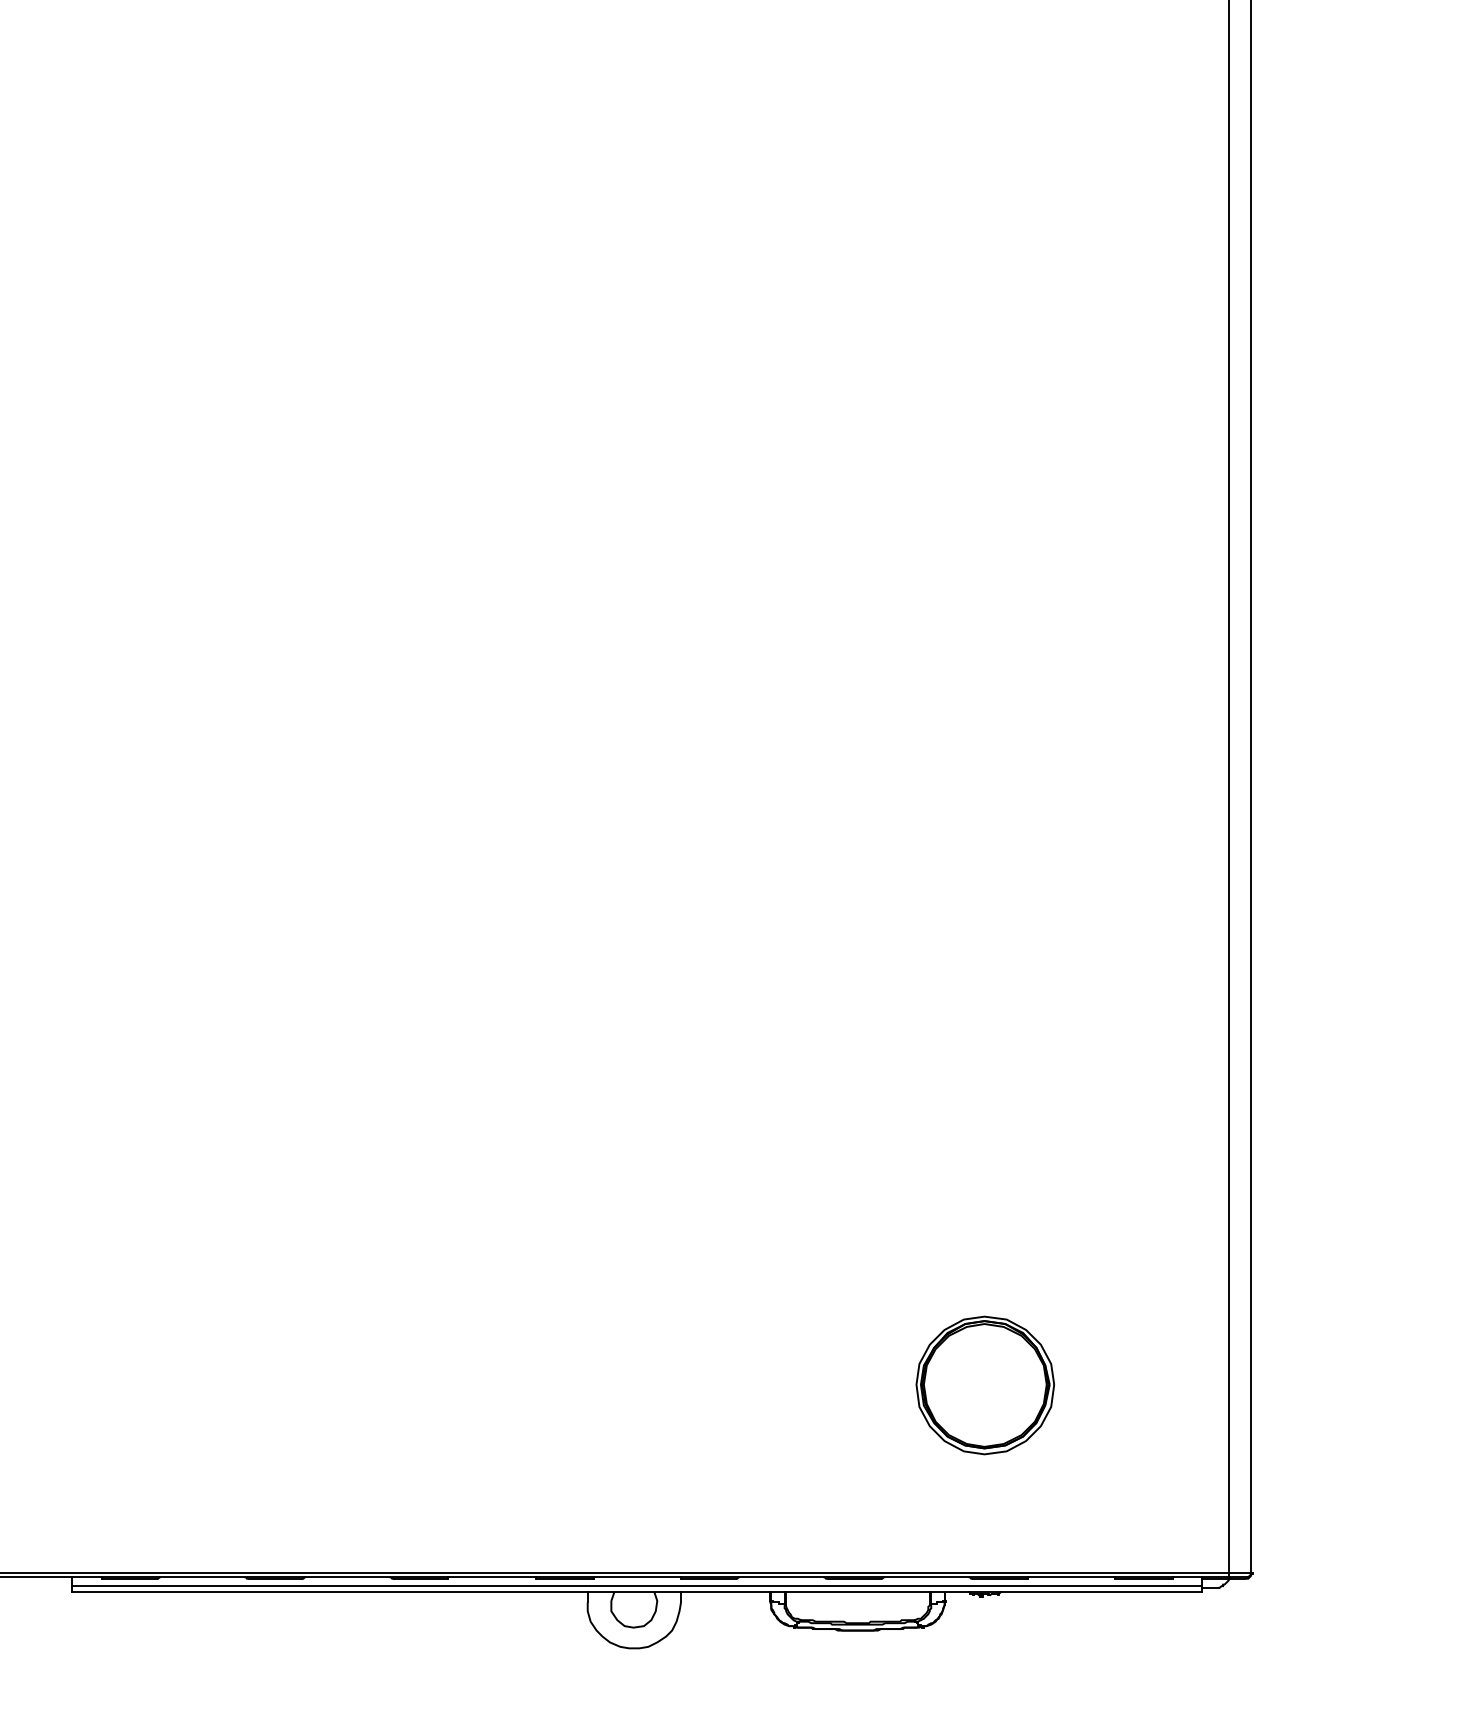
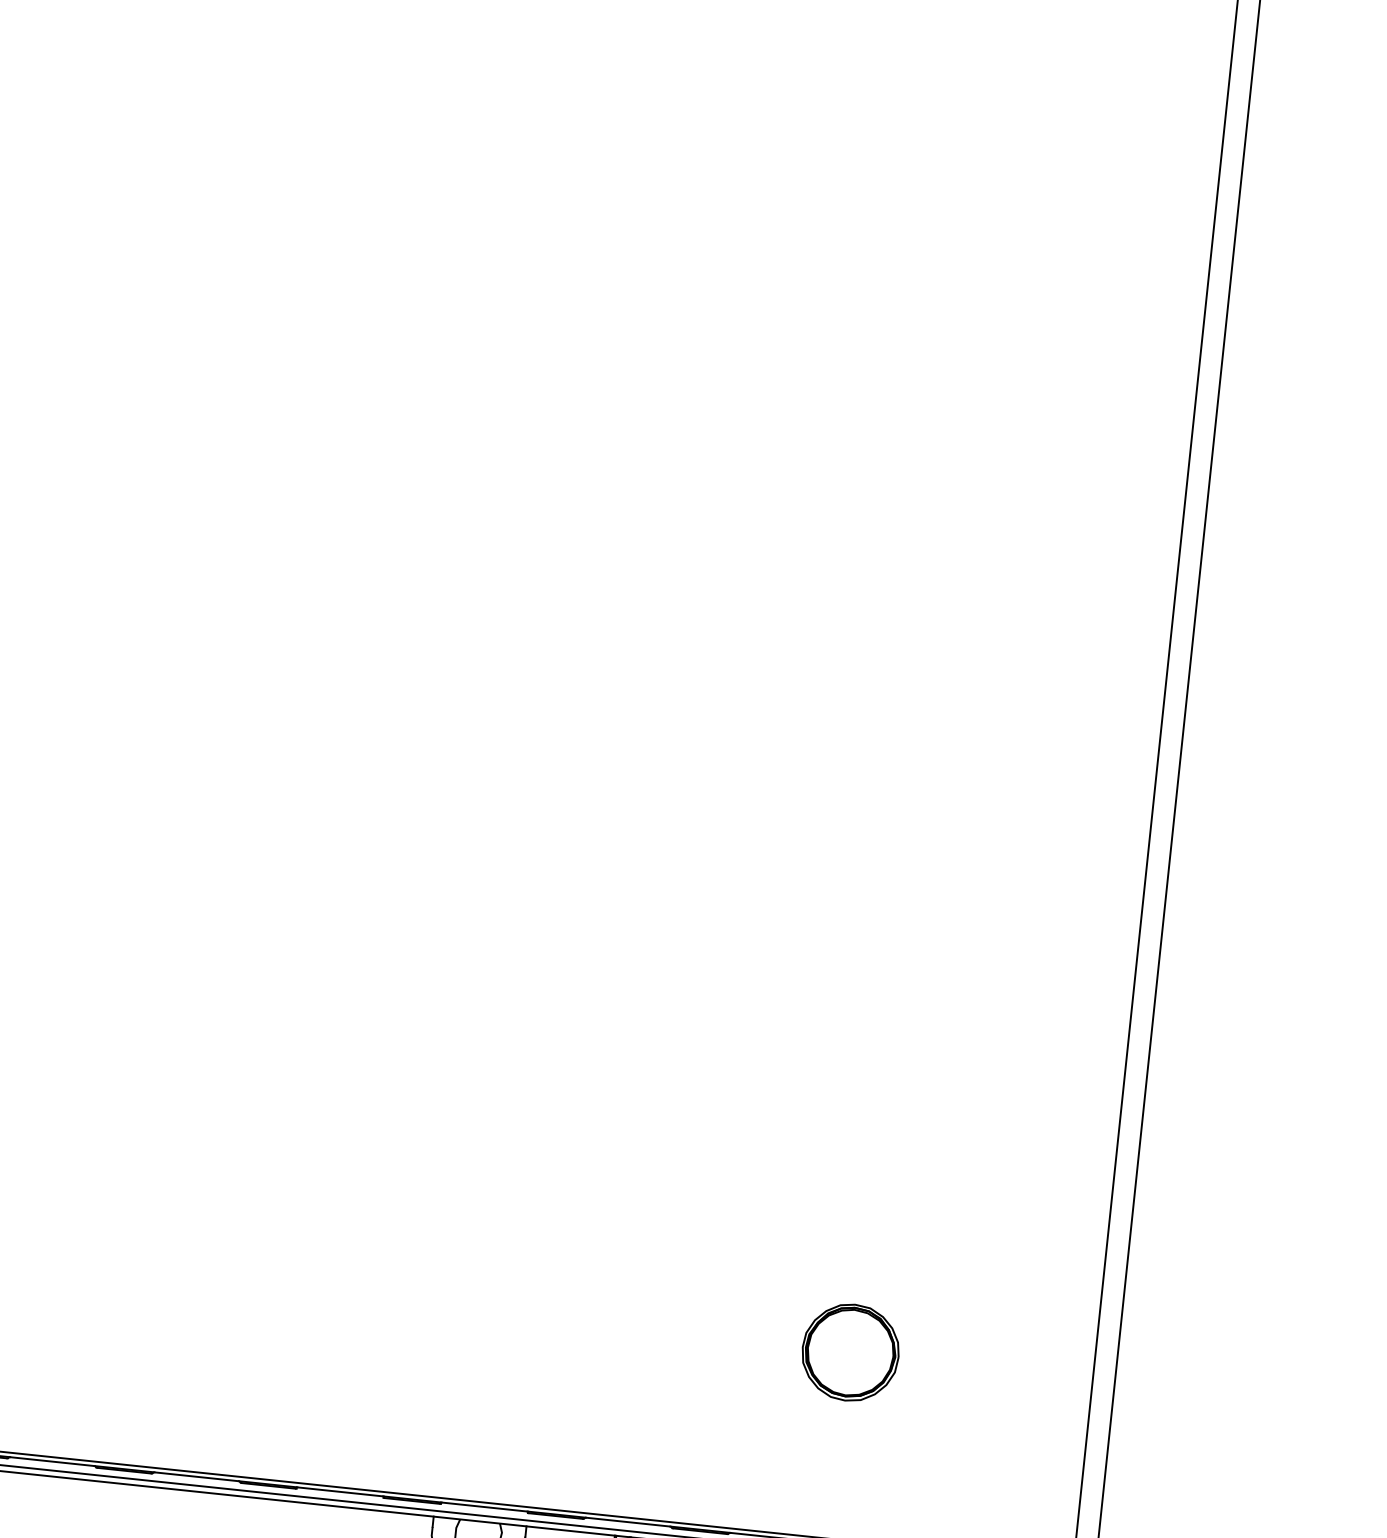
part: (984, 1385) -> (849, 1352), size x0.7

